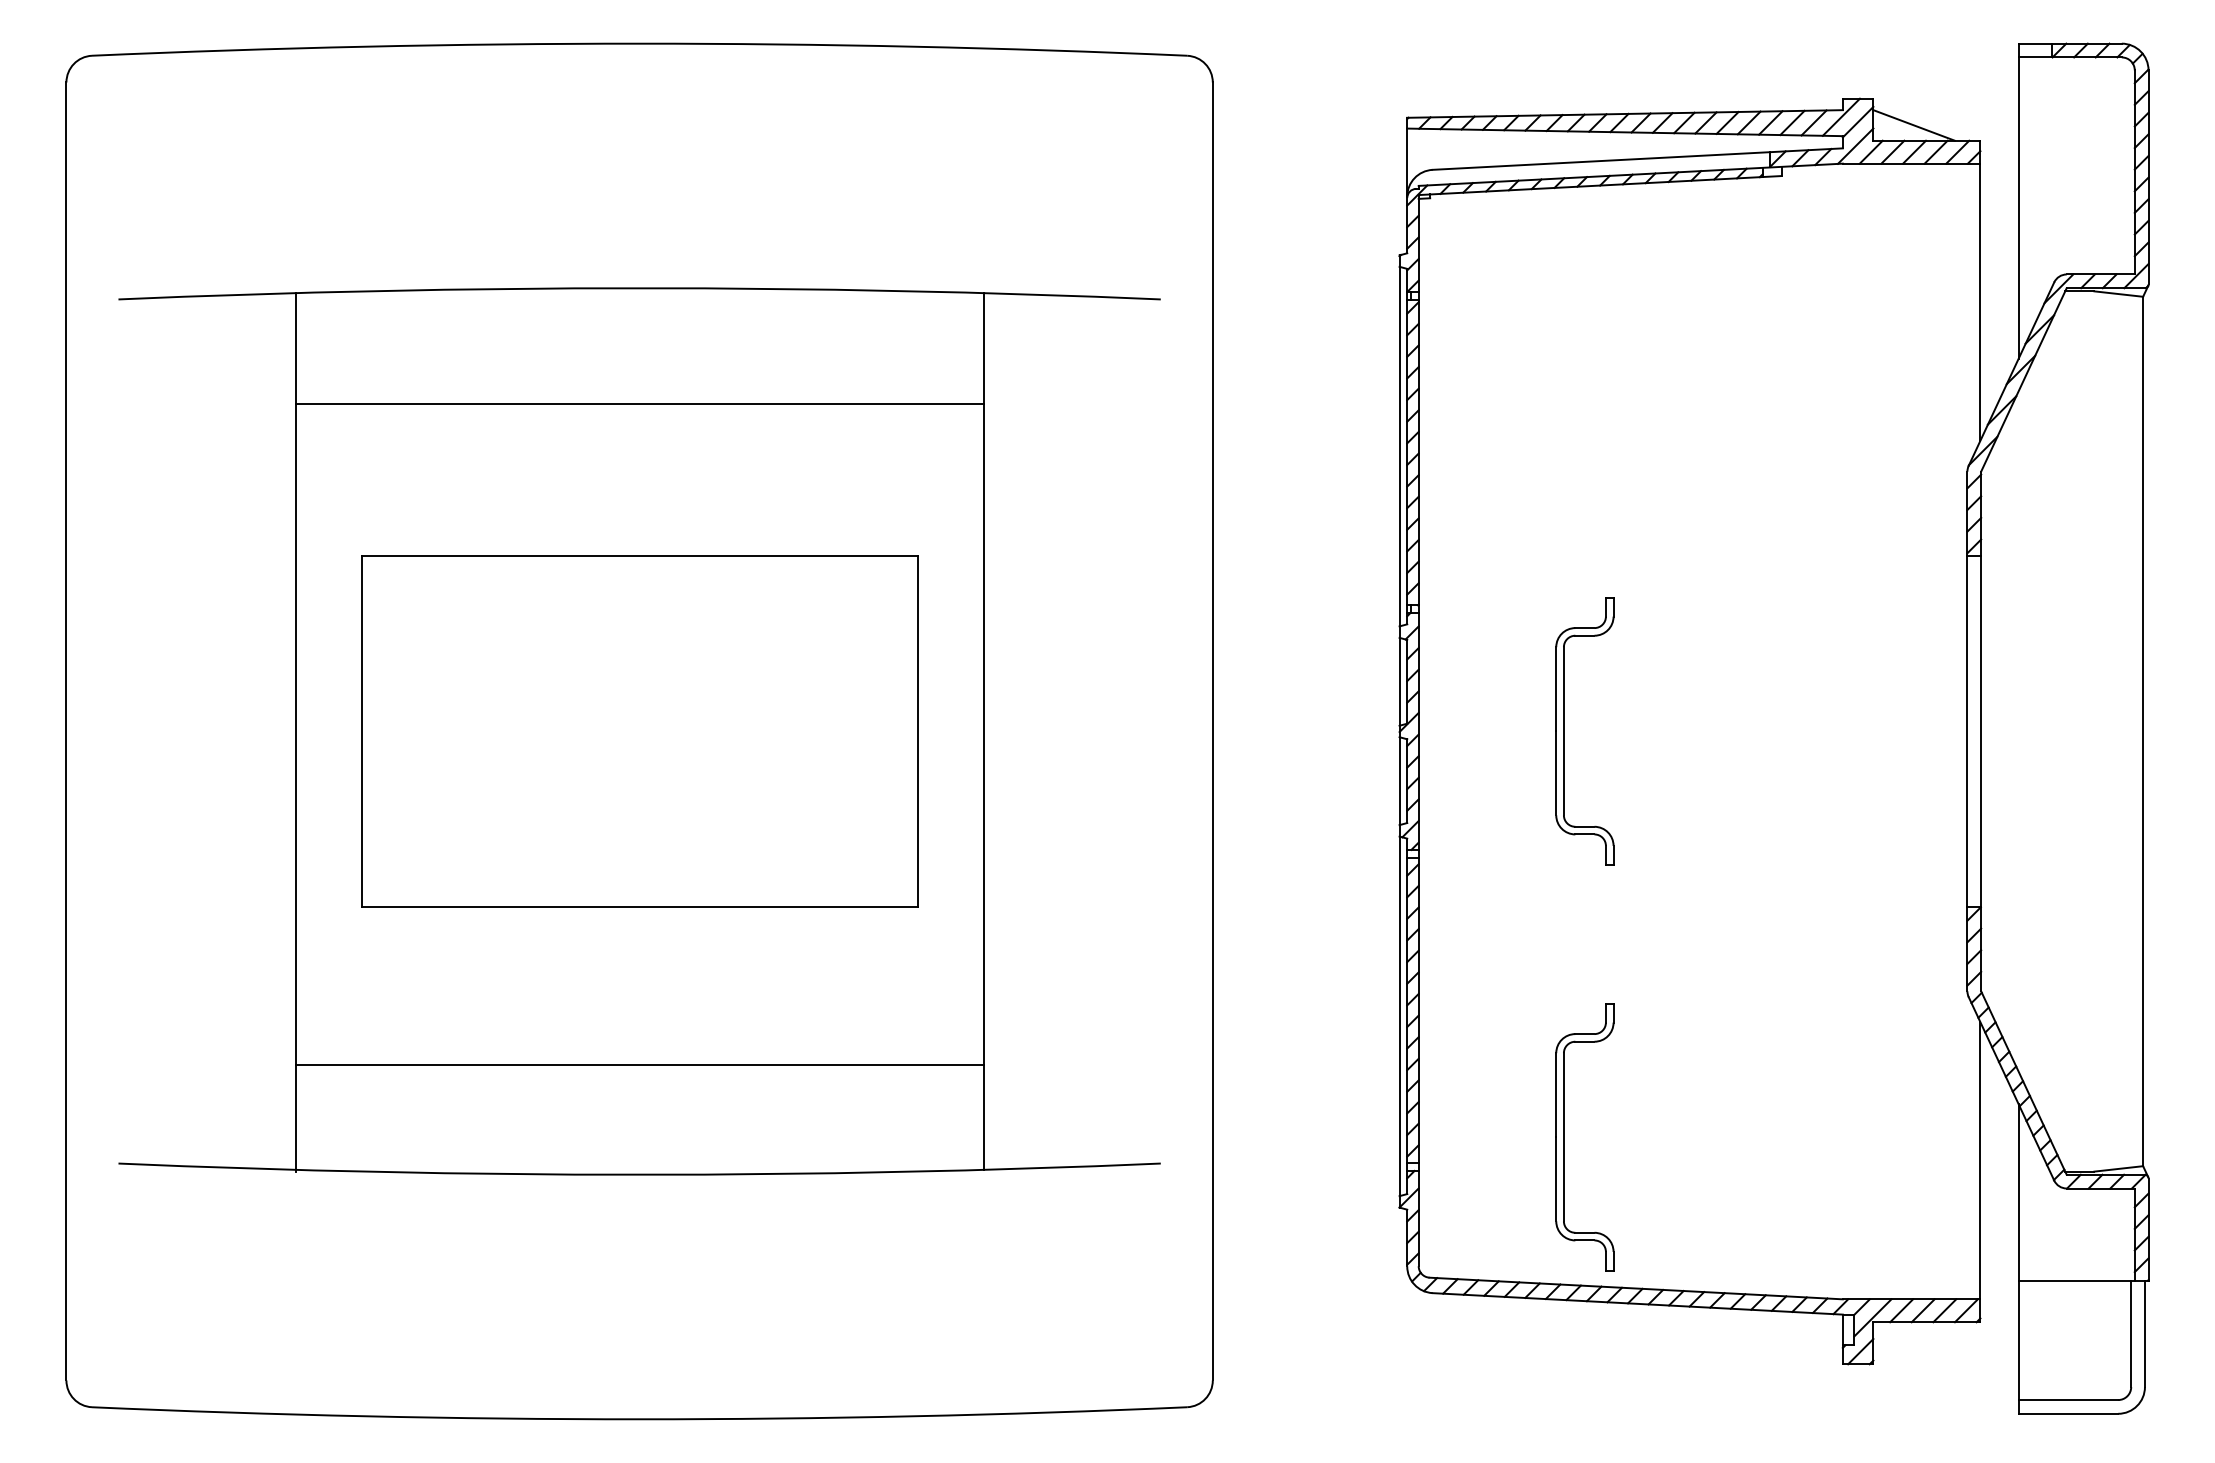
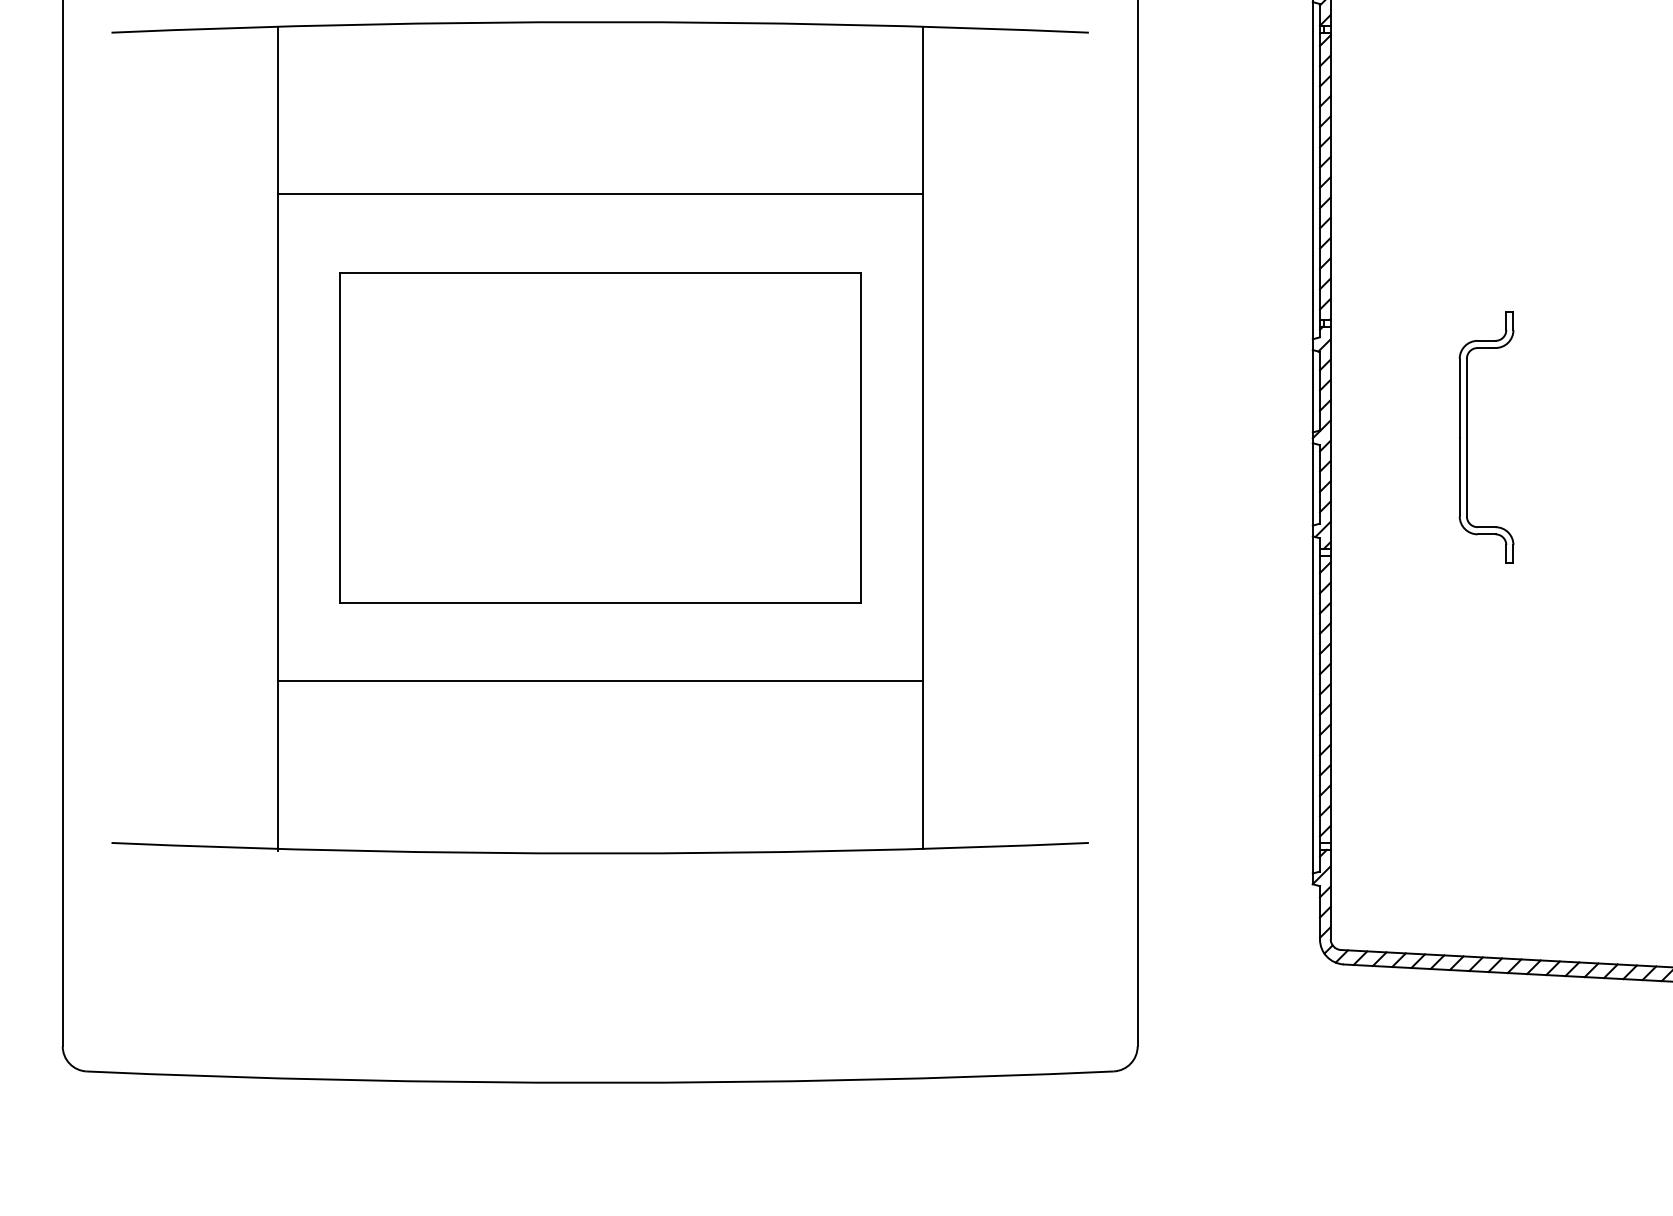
line: (639, 403) -> (600, 194), moved
line: (639, 1065) -> (600, 681), moved
part: (1564, 1137) -> (1467, 818), removed

